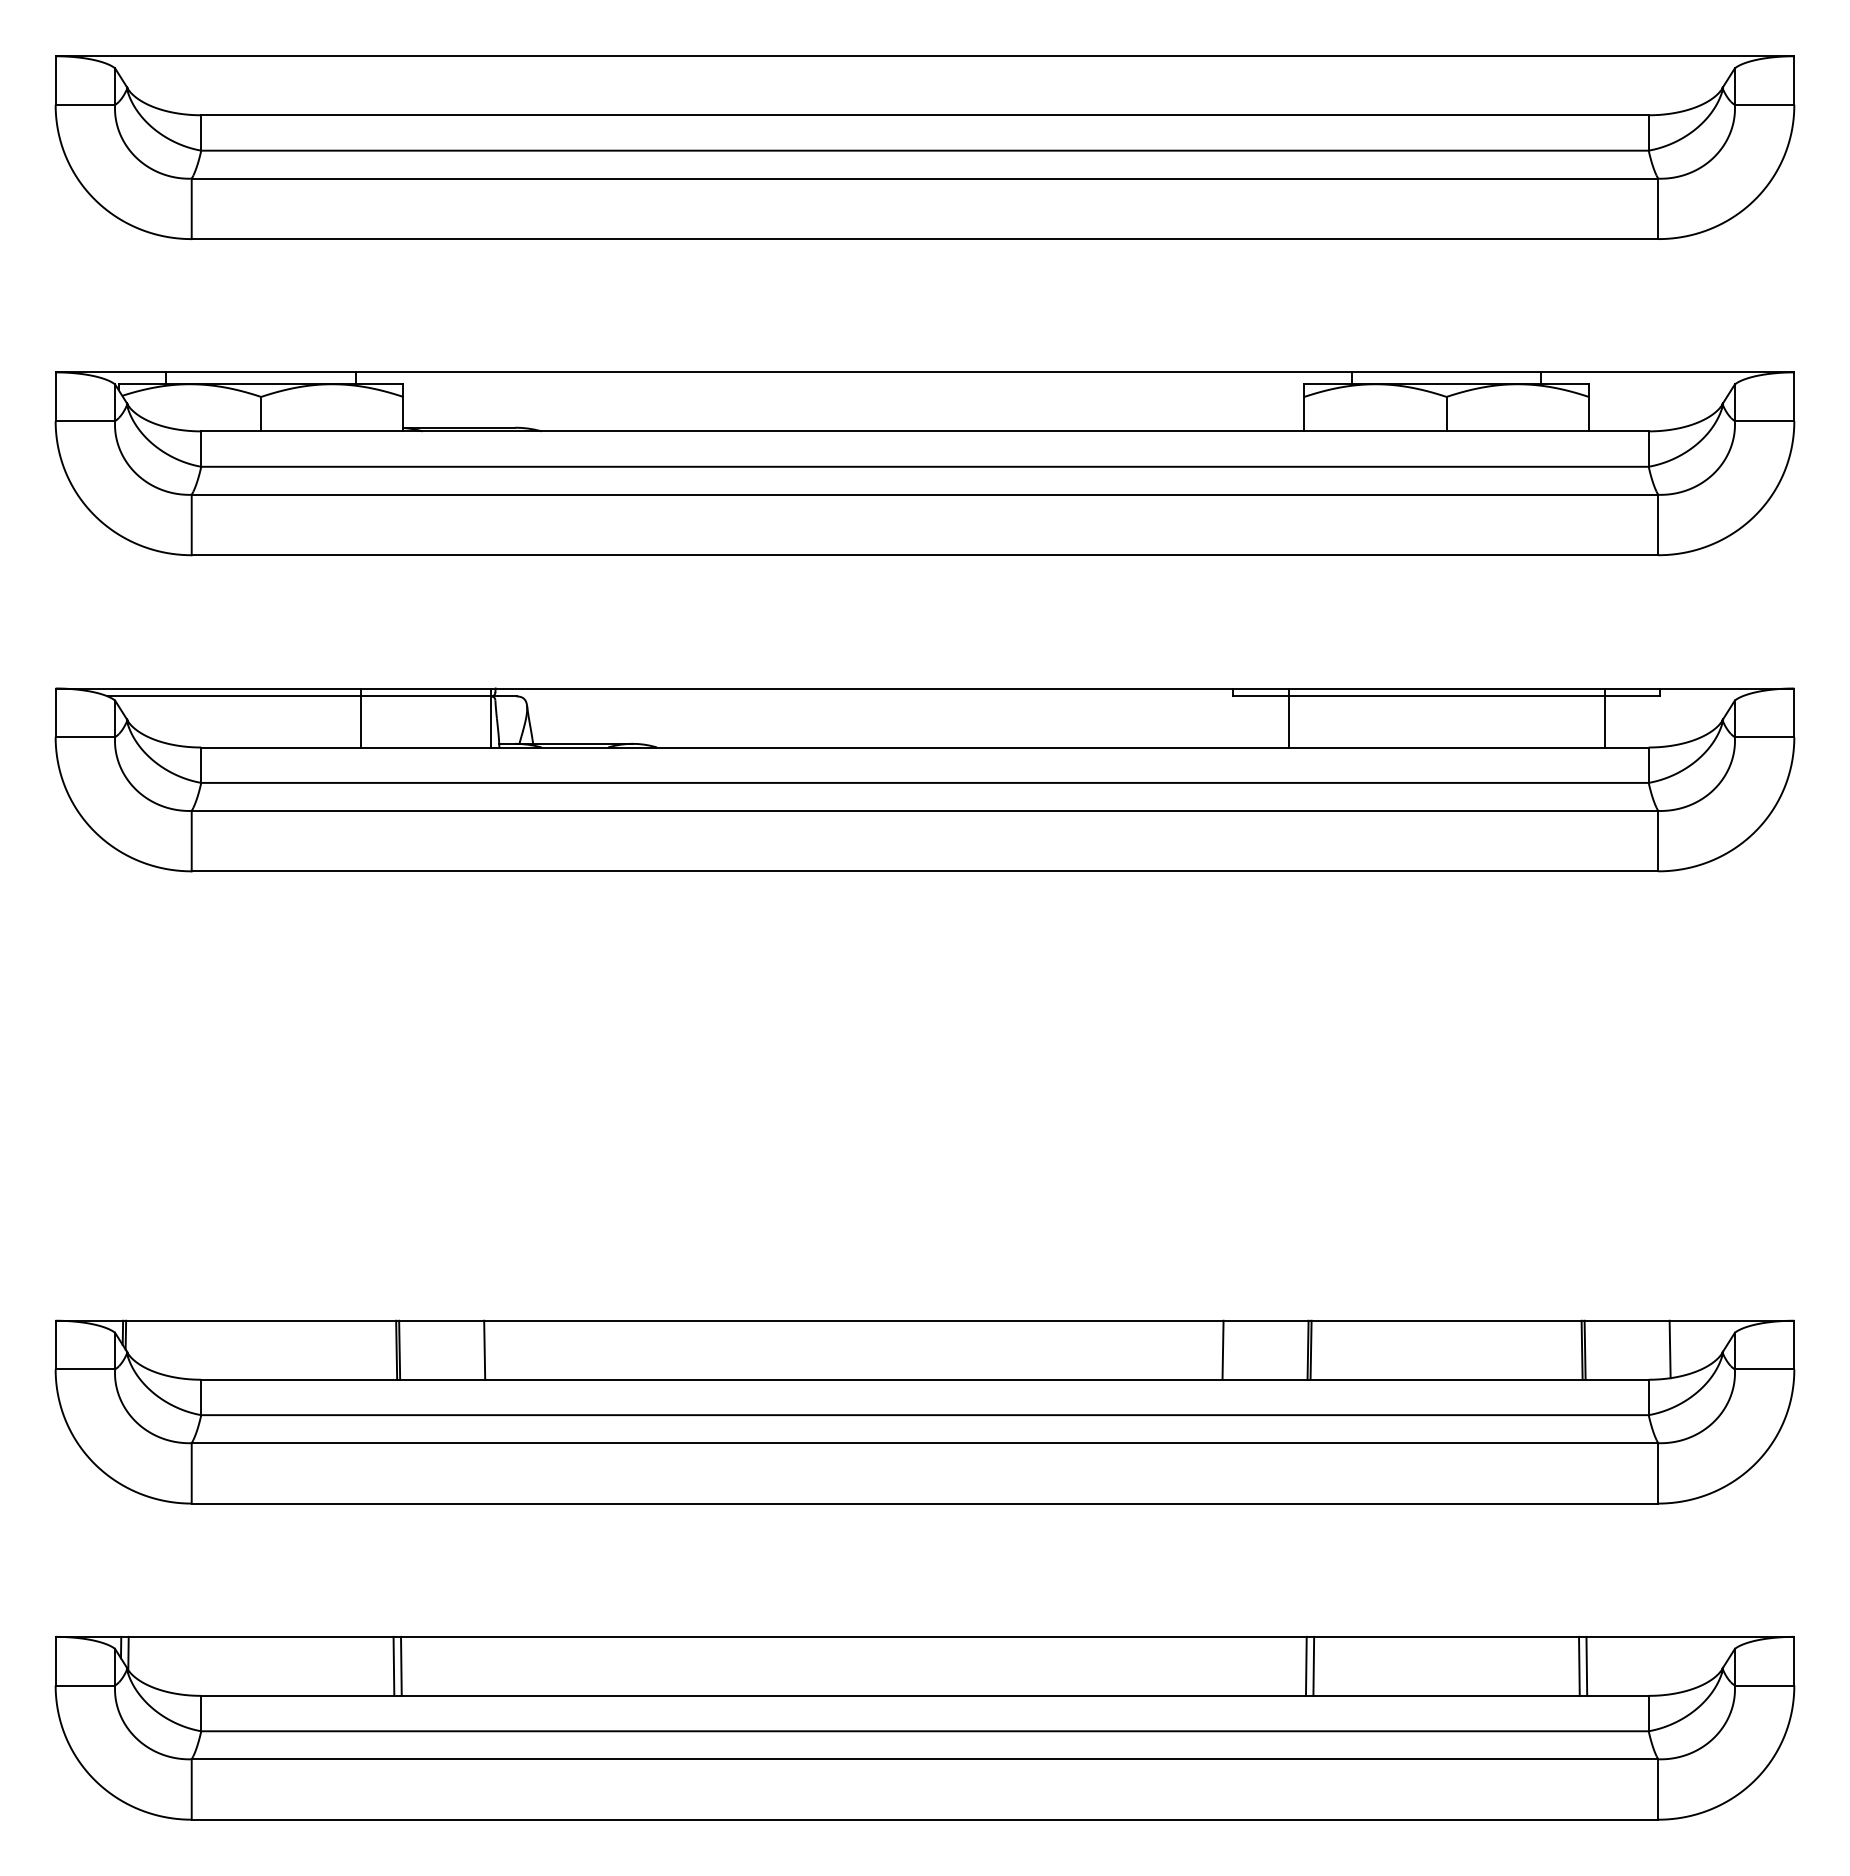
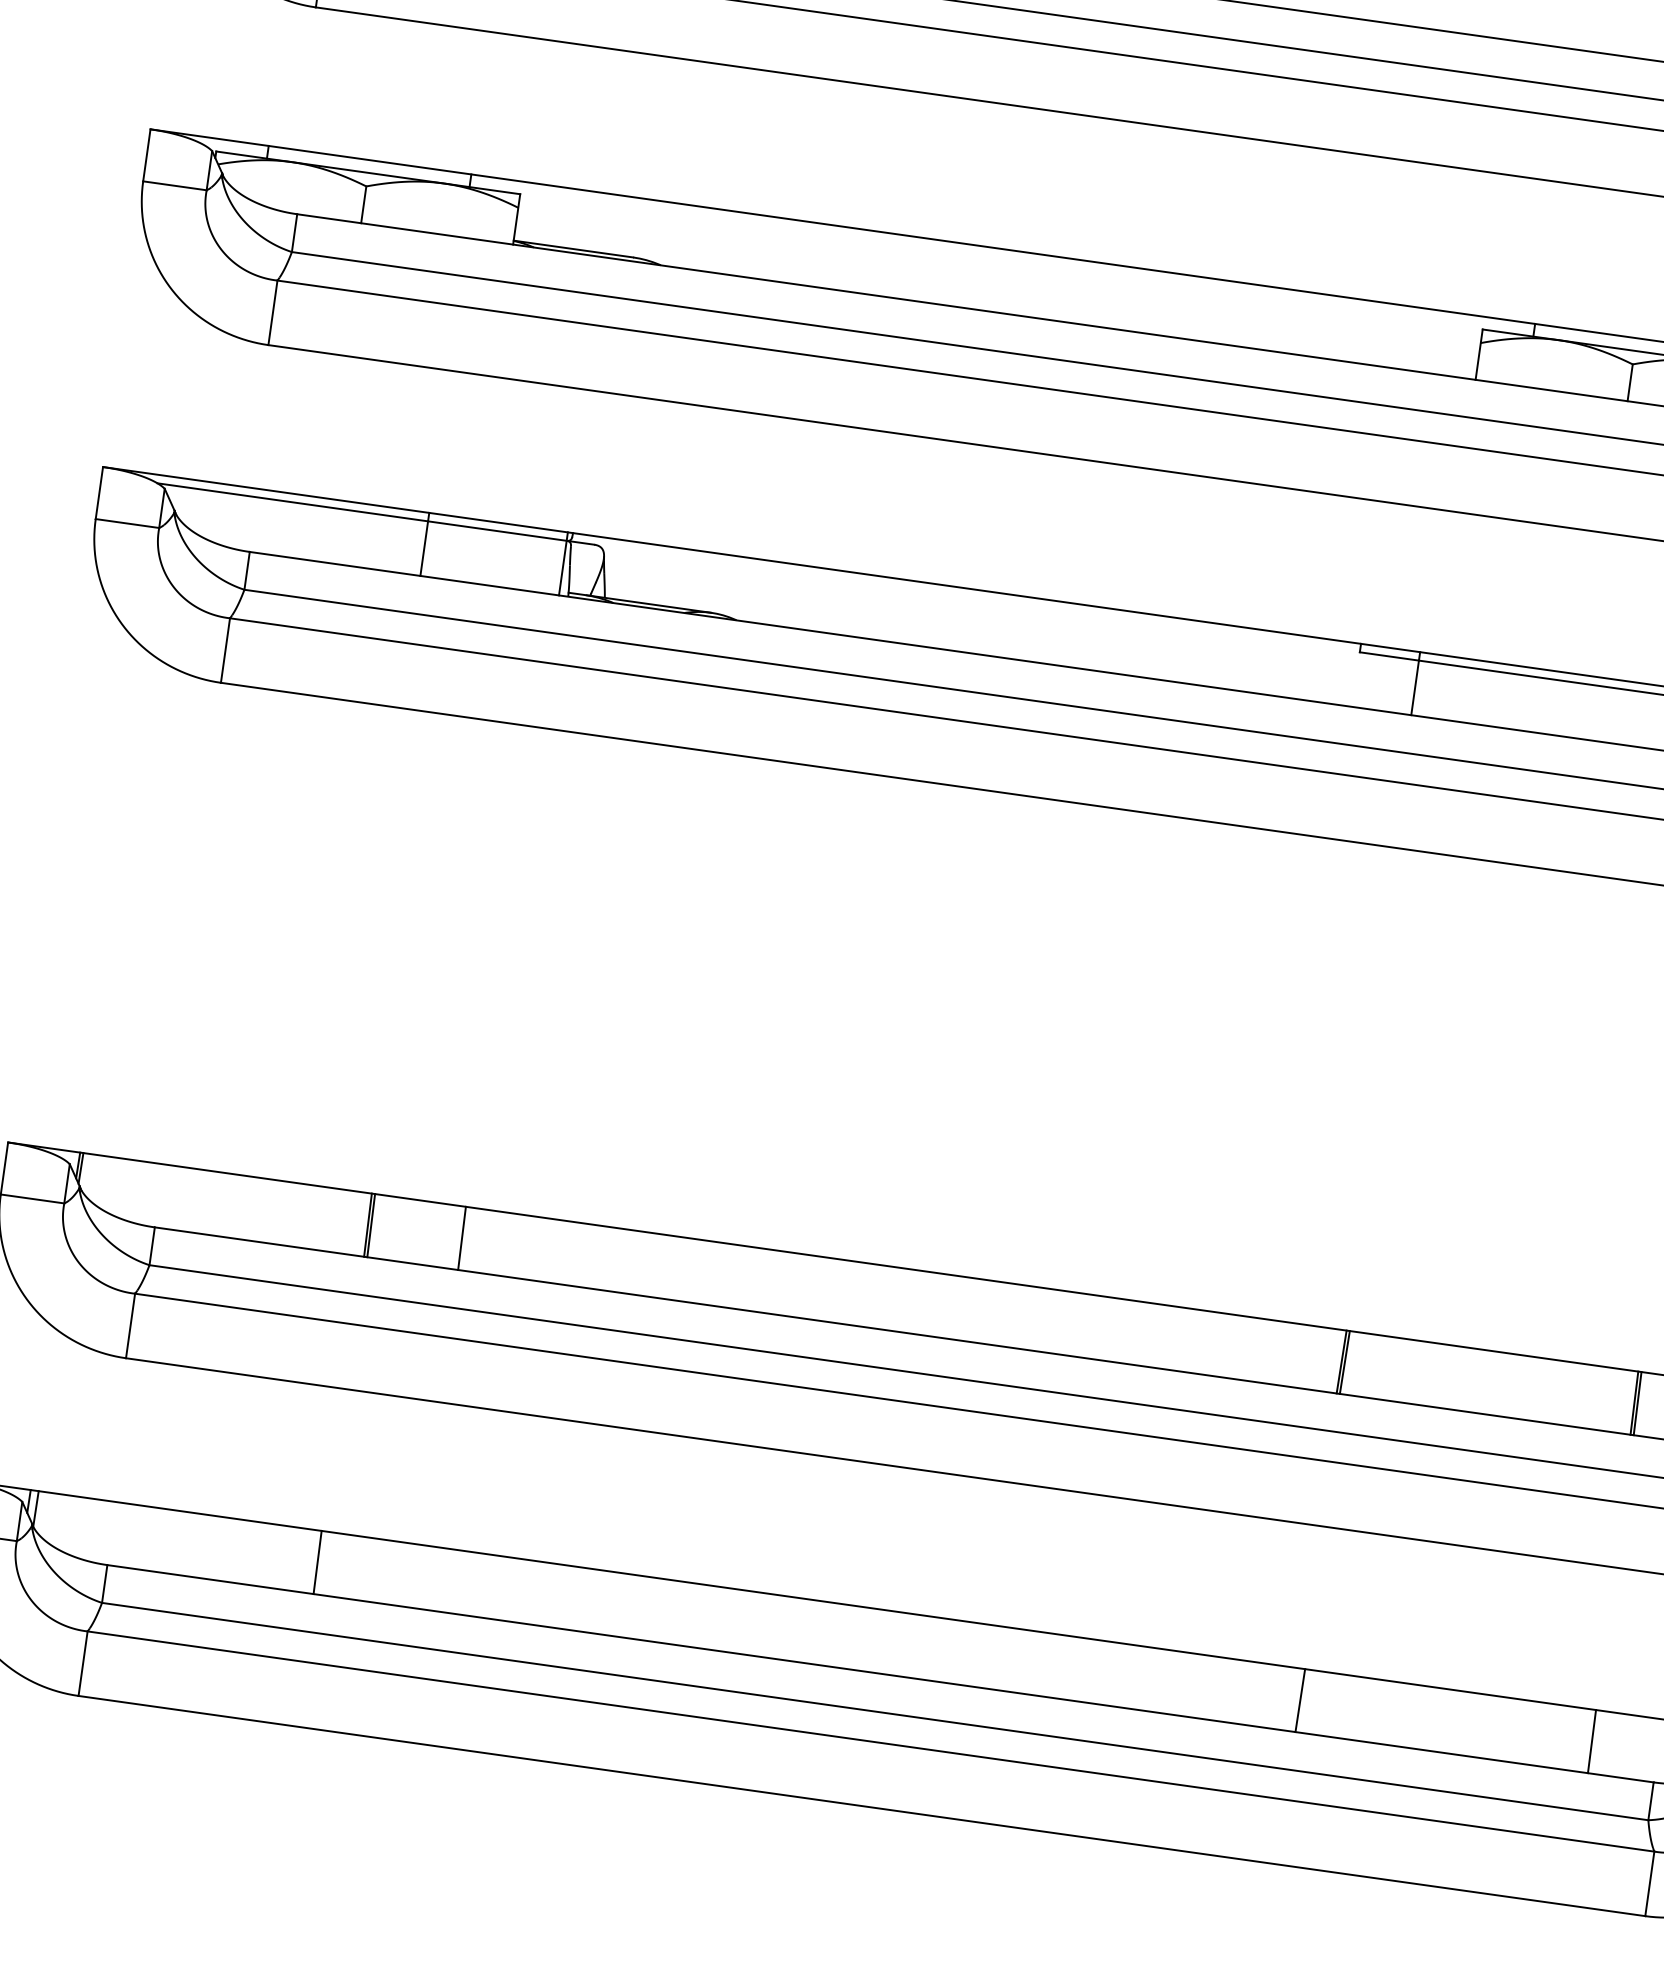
line: (1222, 1349) -> (1250, 1348), removed
line: (401, 1665) -> (325, 1562), removed
line: (1305, 1665) -> (1291, 1698), removed
line: (1579, 1665) -> (1584, 1739), removed

